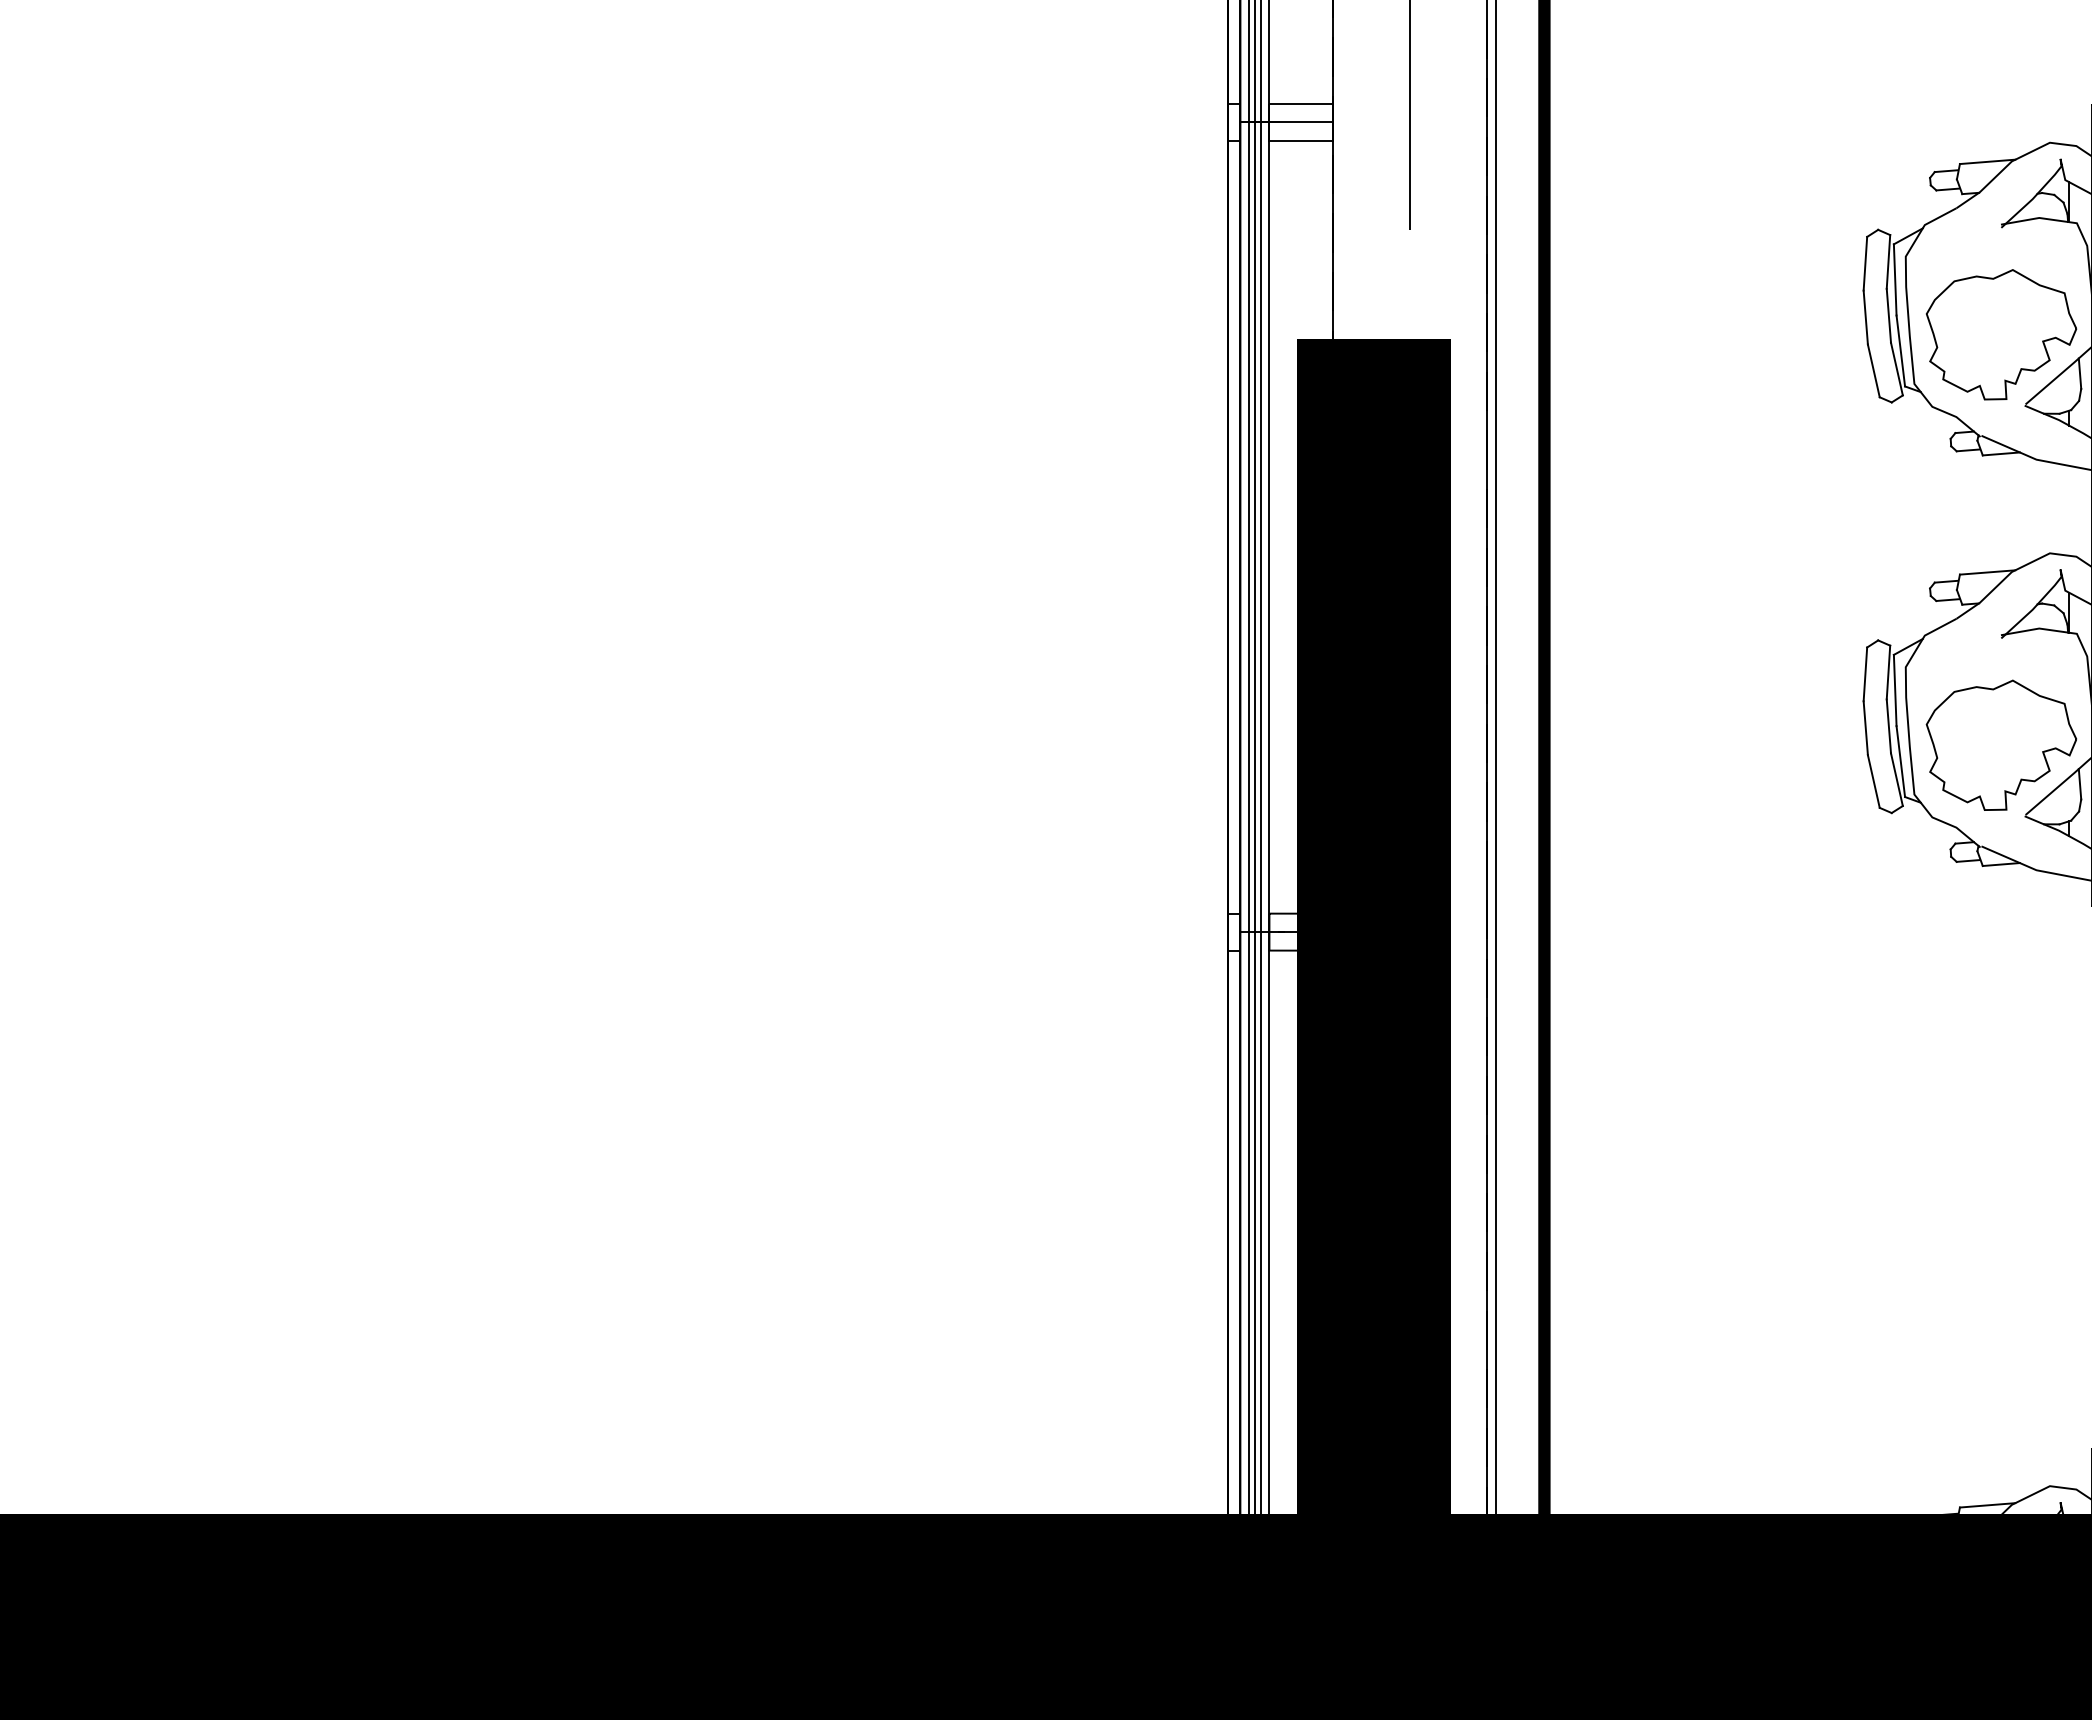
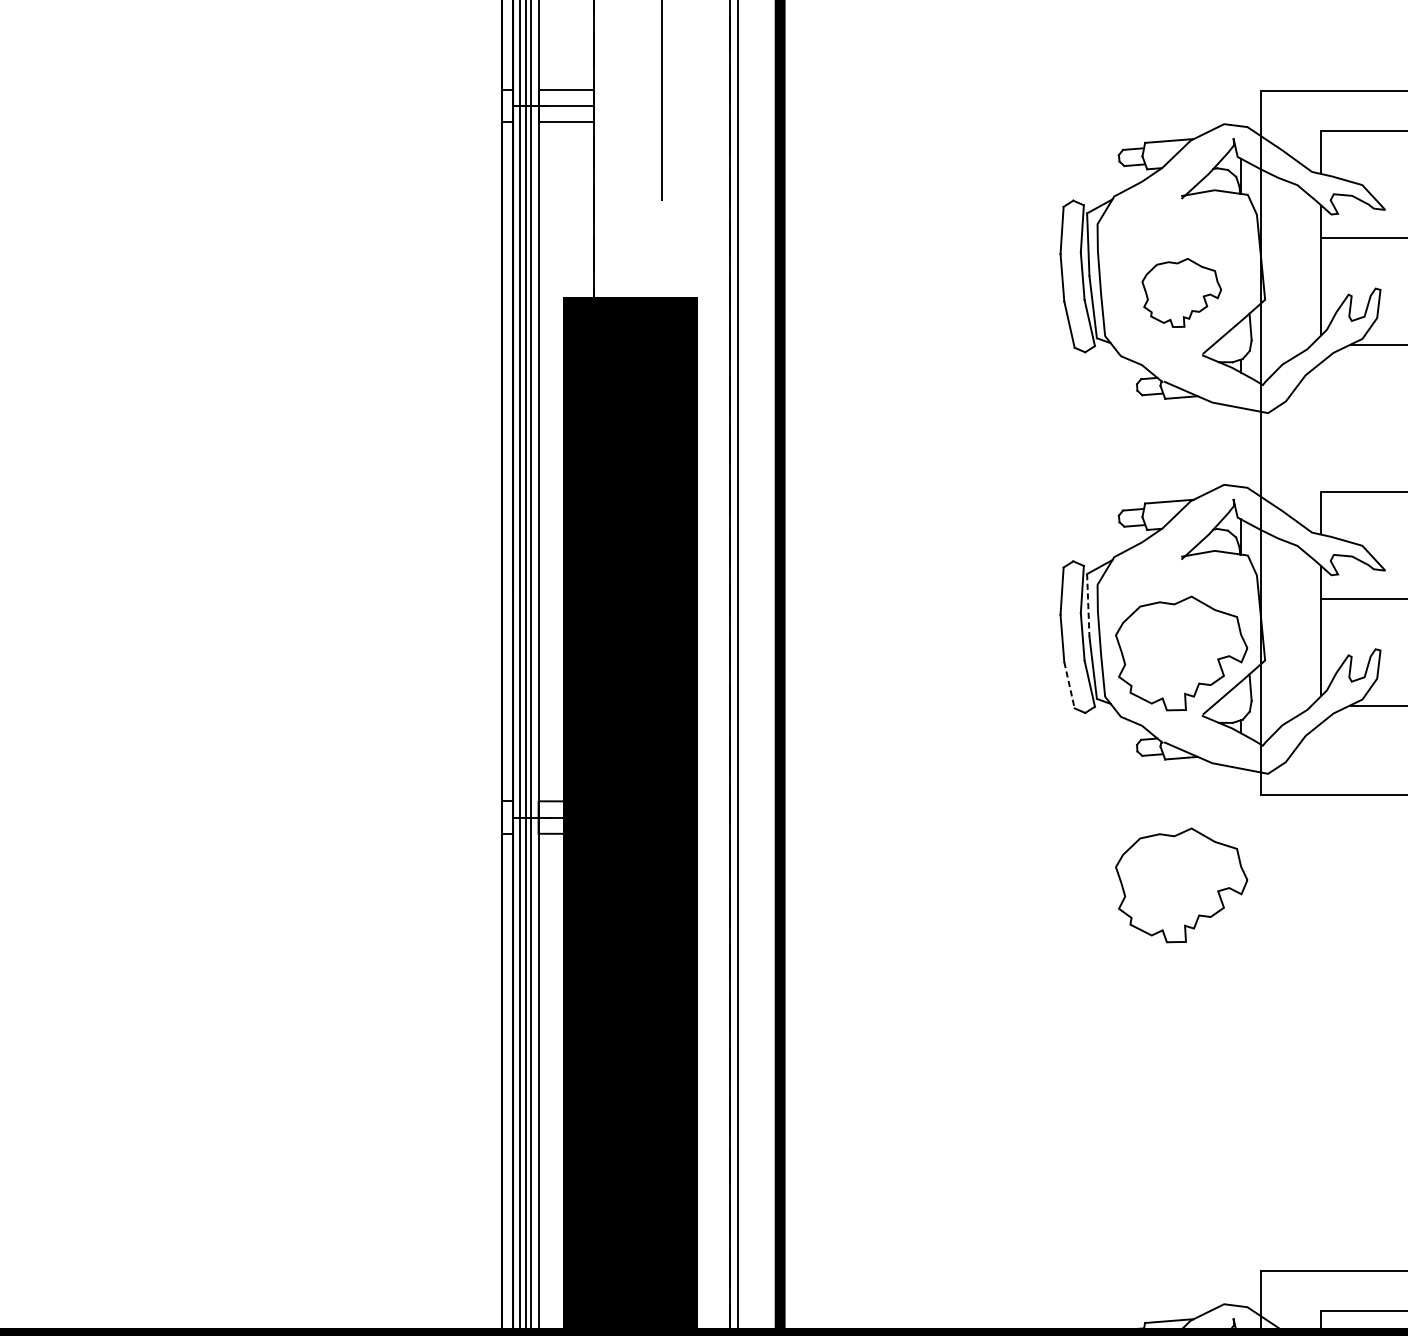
part: (2001, 334) -> (1181, 292), size x0.6
line: (1895, 690) -> (1088, 605), solid -> dashed
line: (1873, 781) -> (1069, 685), solid -> dashed
part: (2000, 1008) -> (1180, 884), added

